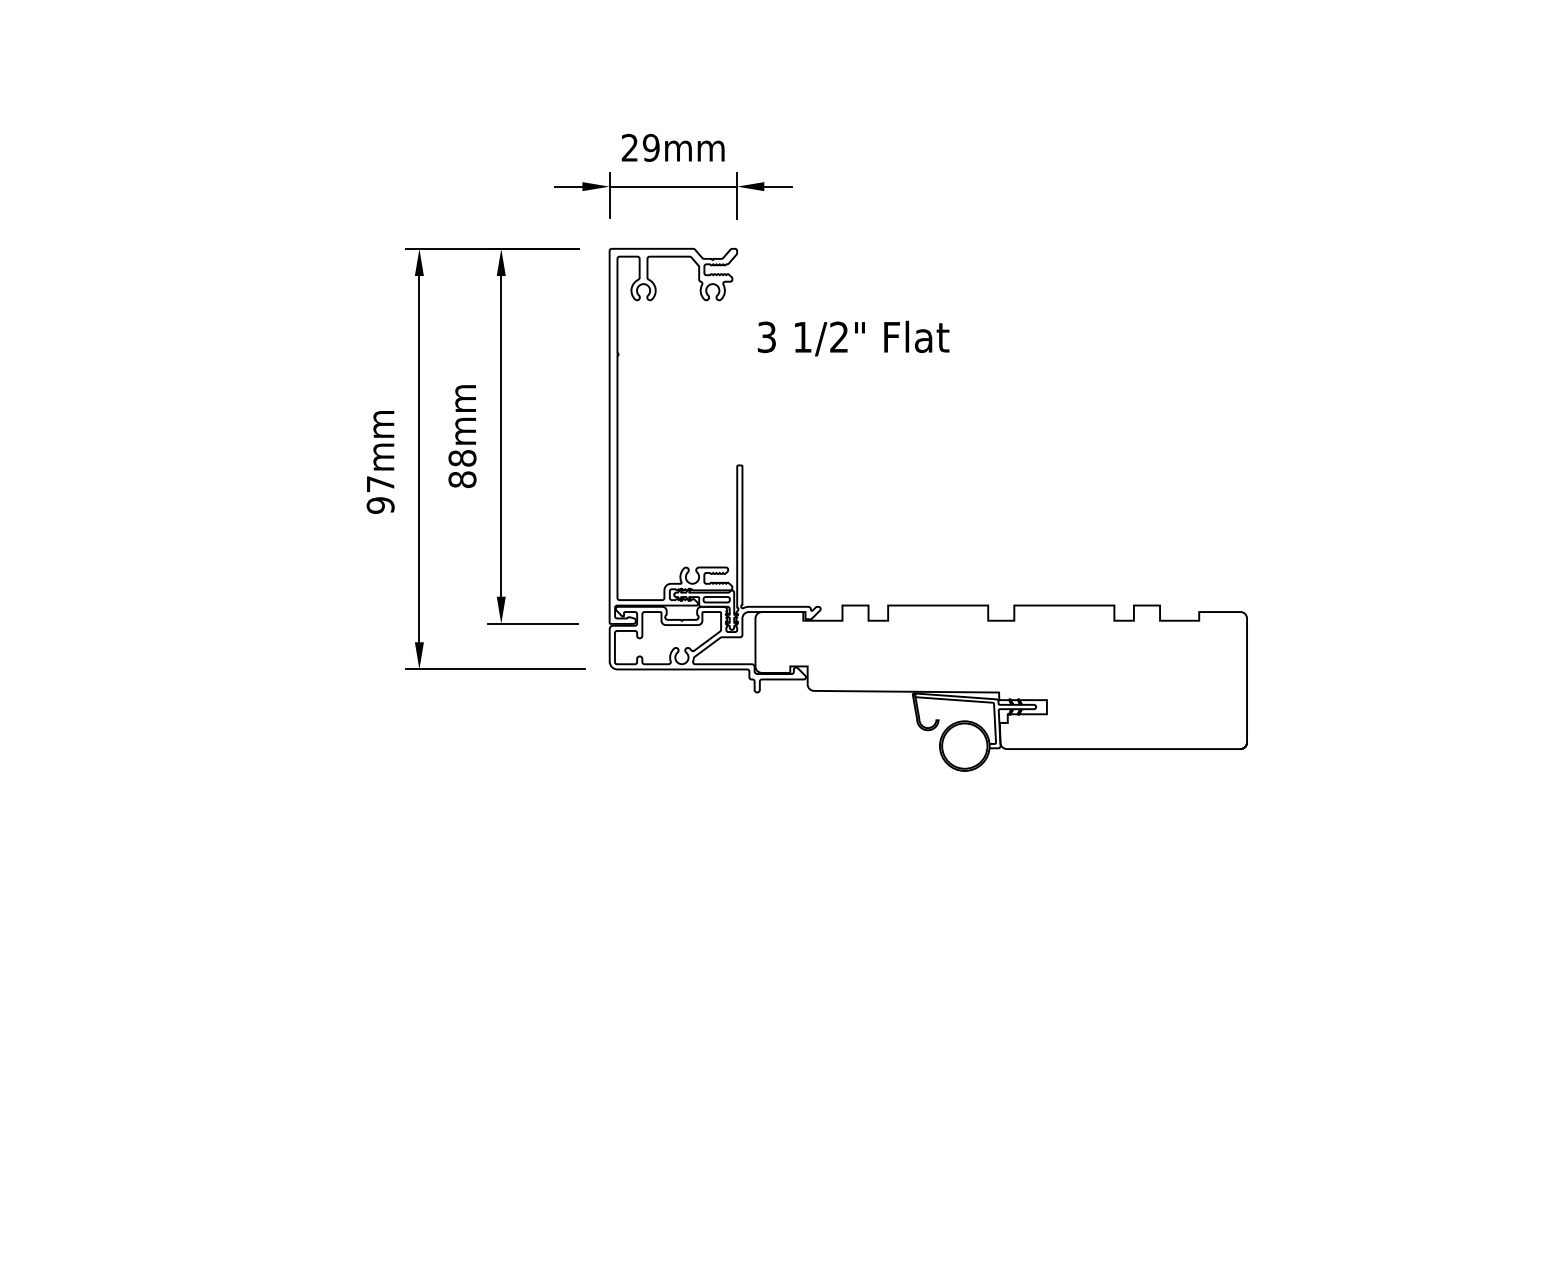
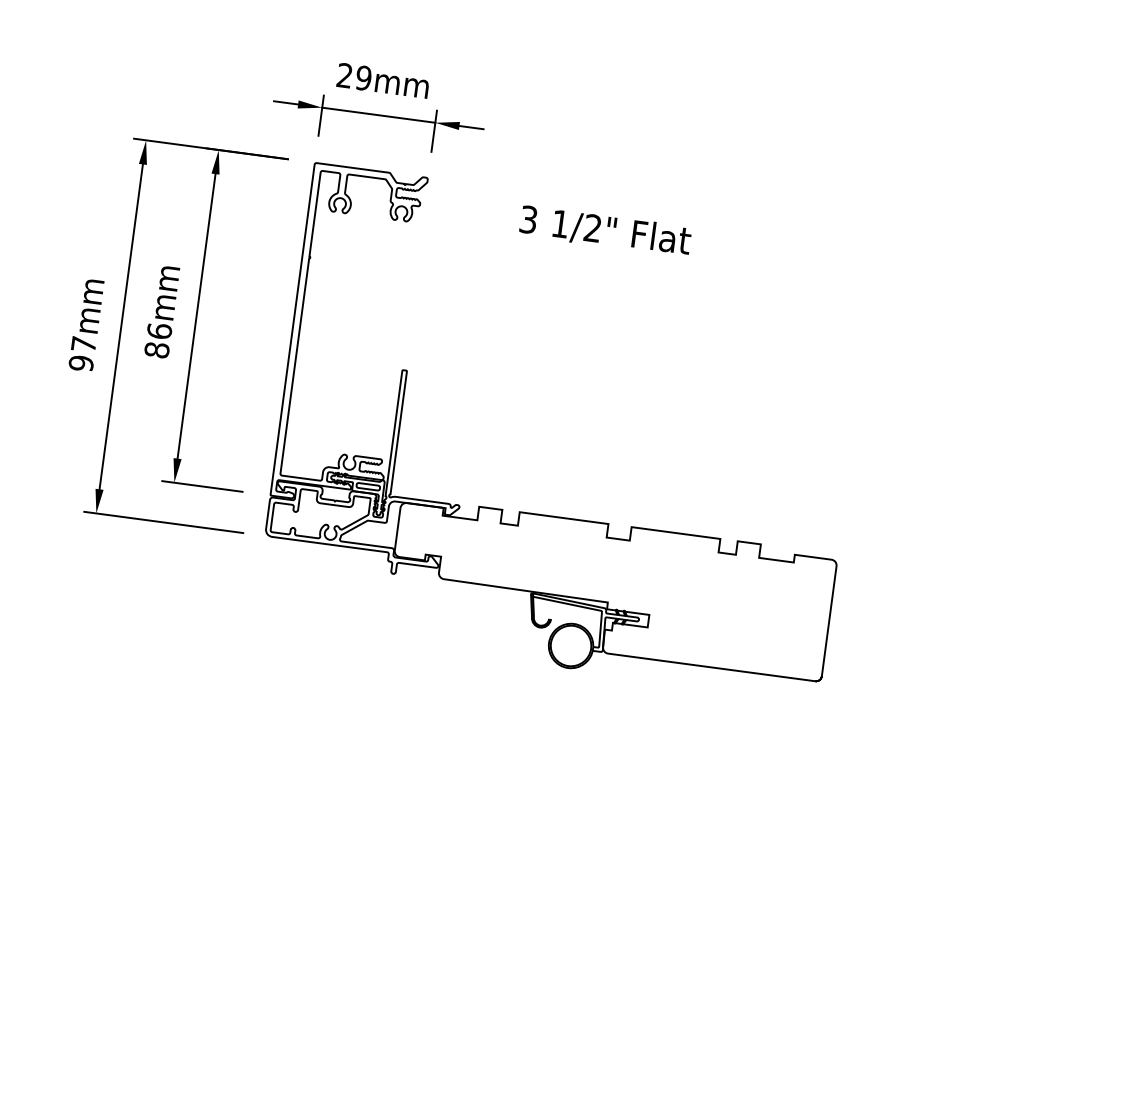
text: (853, 338) -> (605, 231), moved
text: (462, 457) -> (159, 330), 88mm -> 86mm

